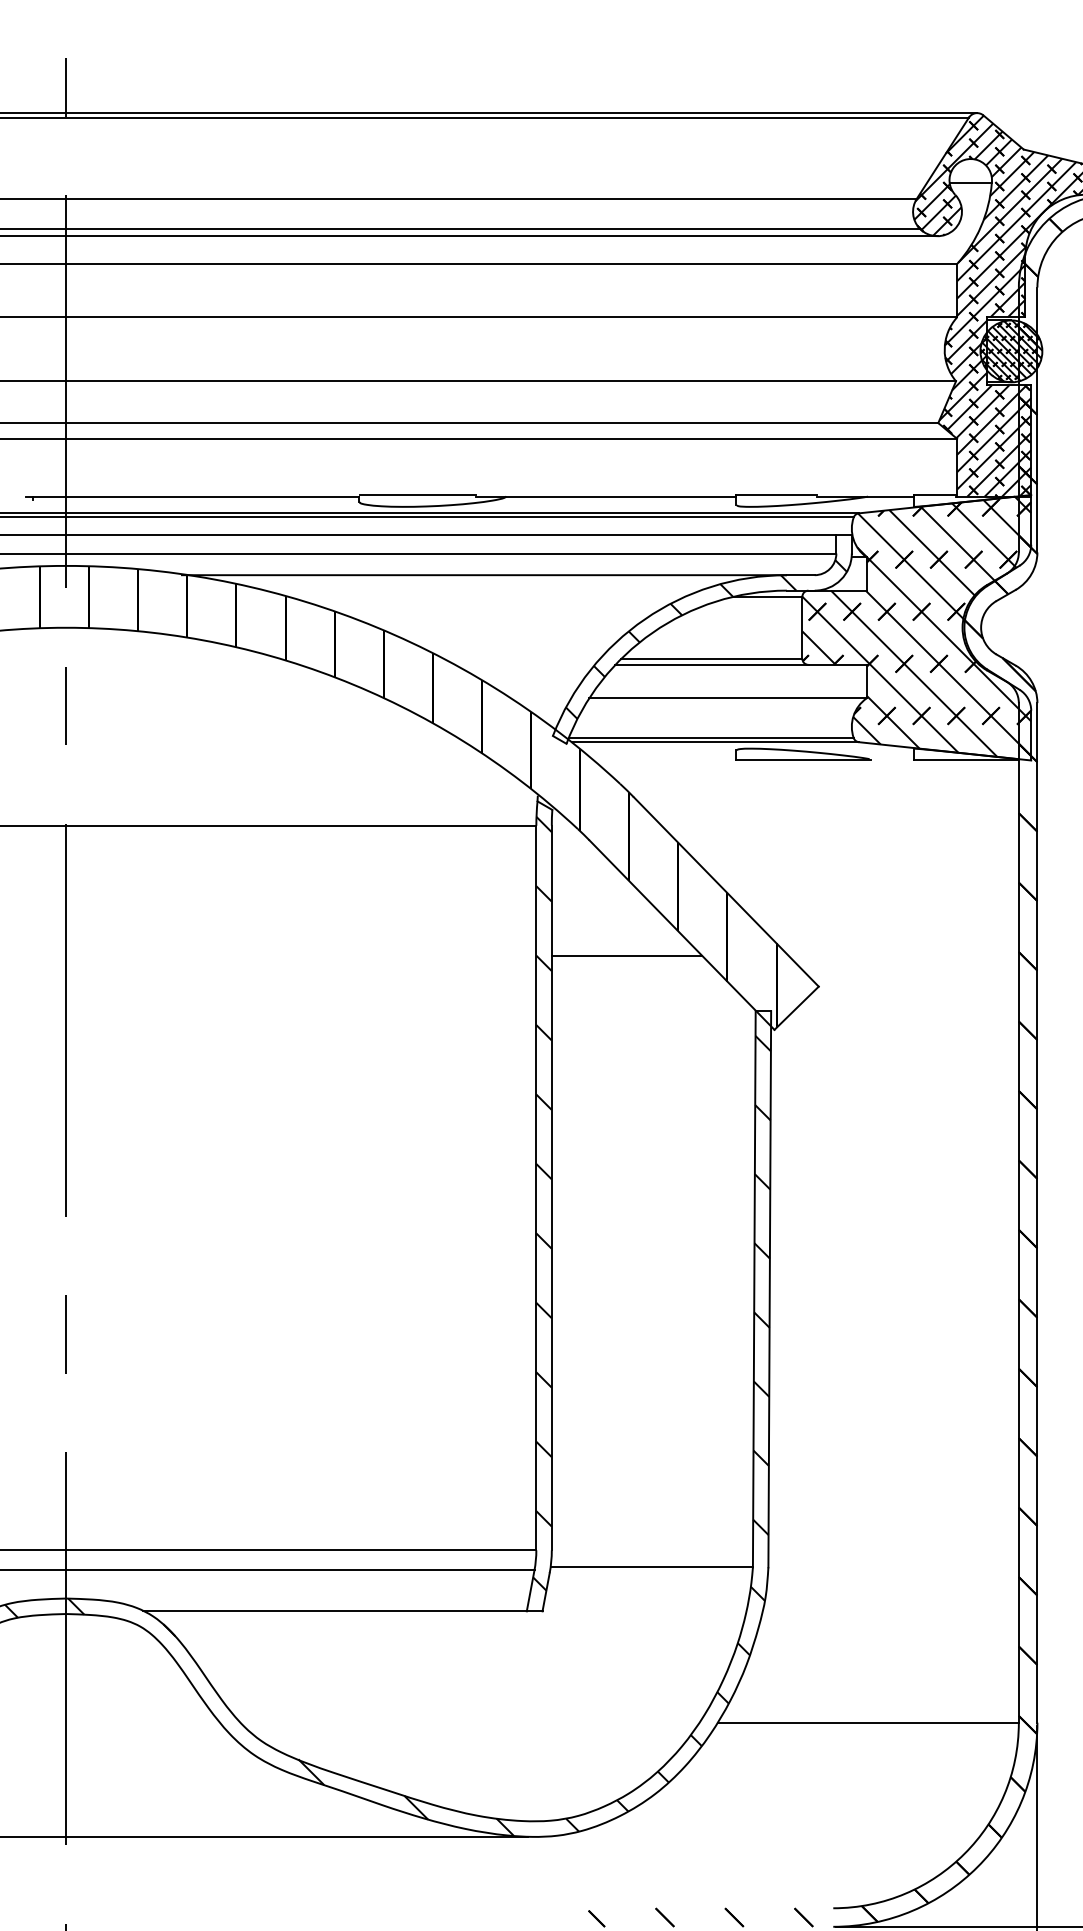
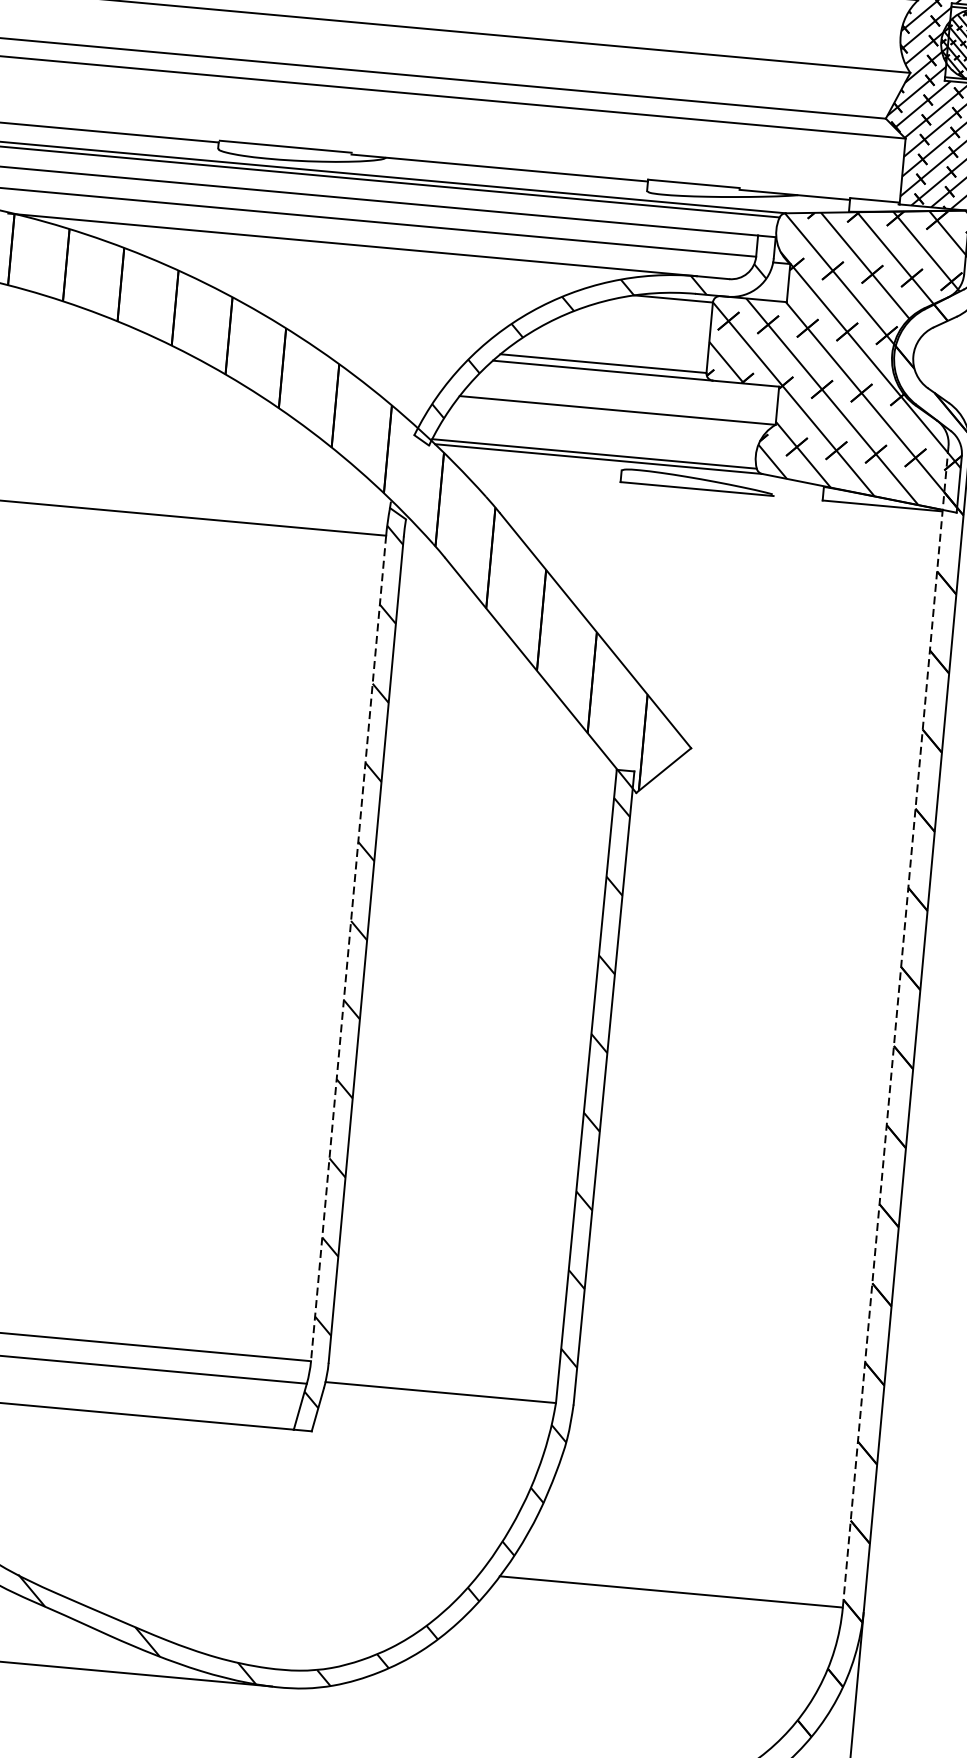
line: (626, 955) -> (475, 692), removed
line: (536, 1188) -> (348, 948), solid -> dashed
line: (1018, 1212) -> (895, 1026), solid -> dashed

